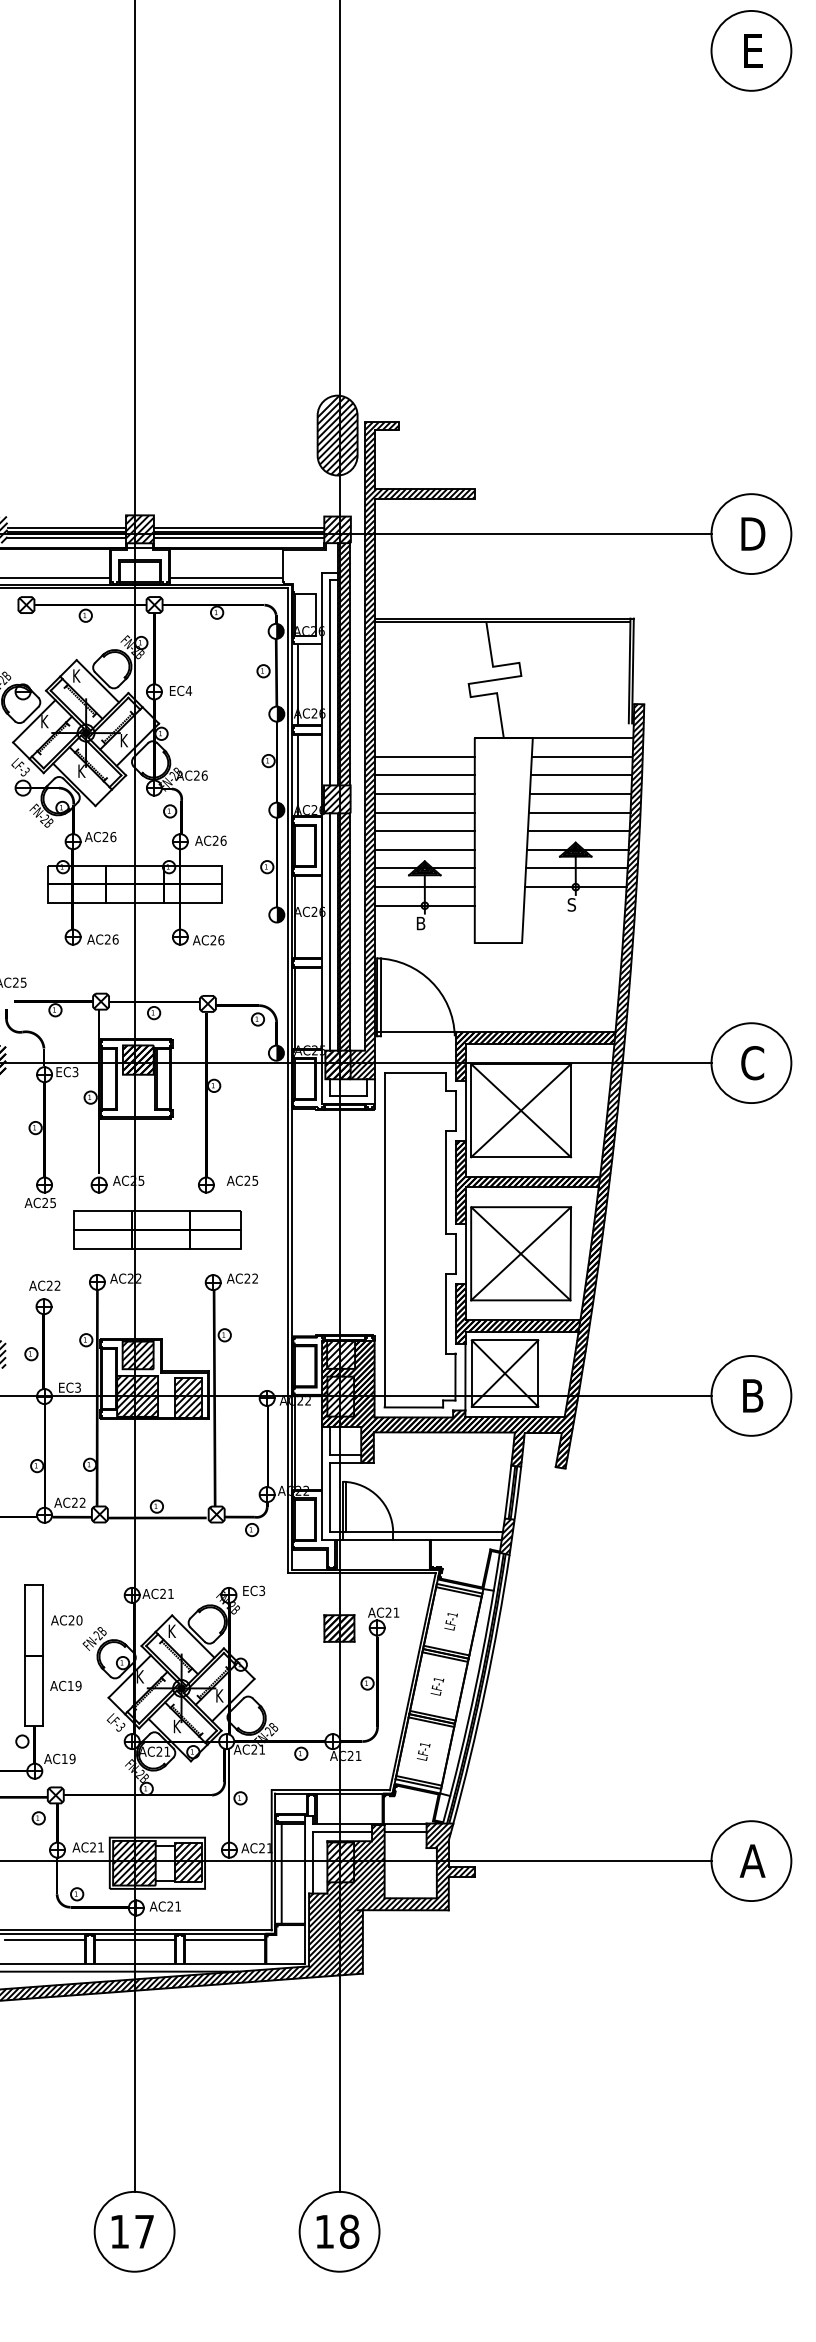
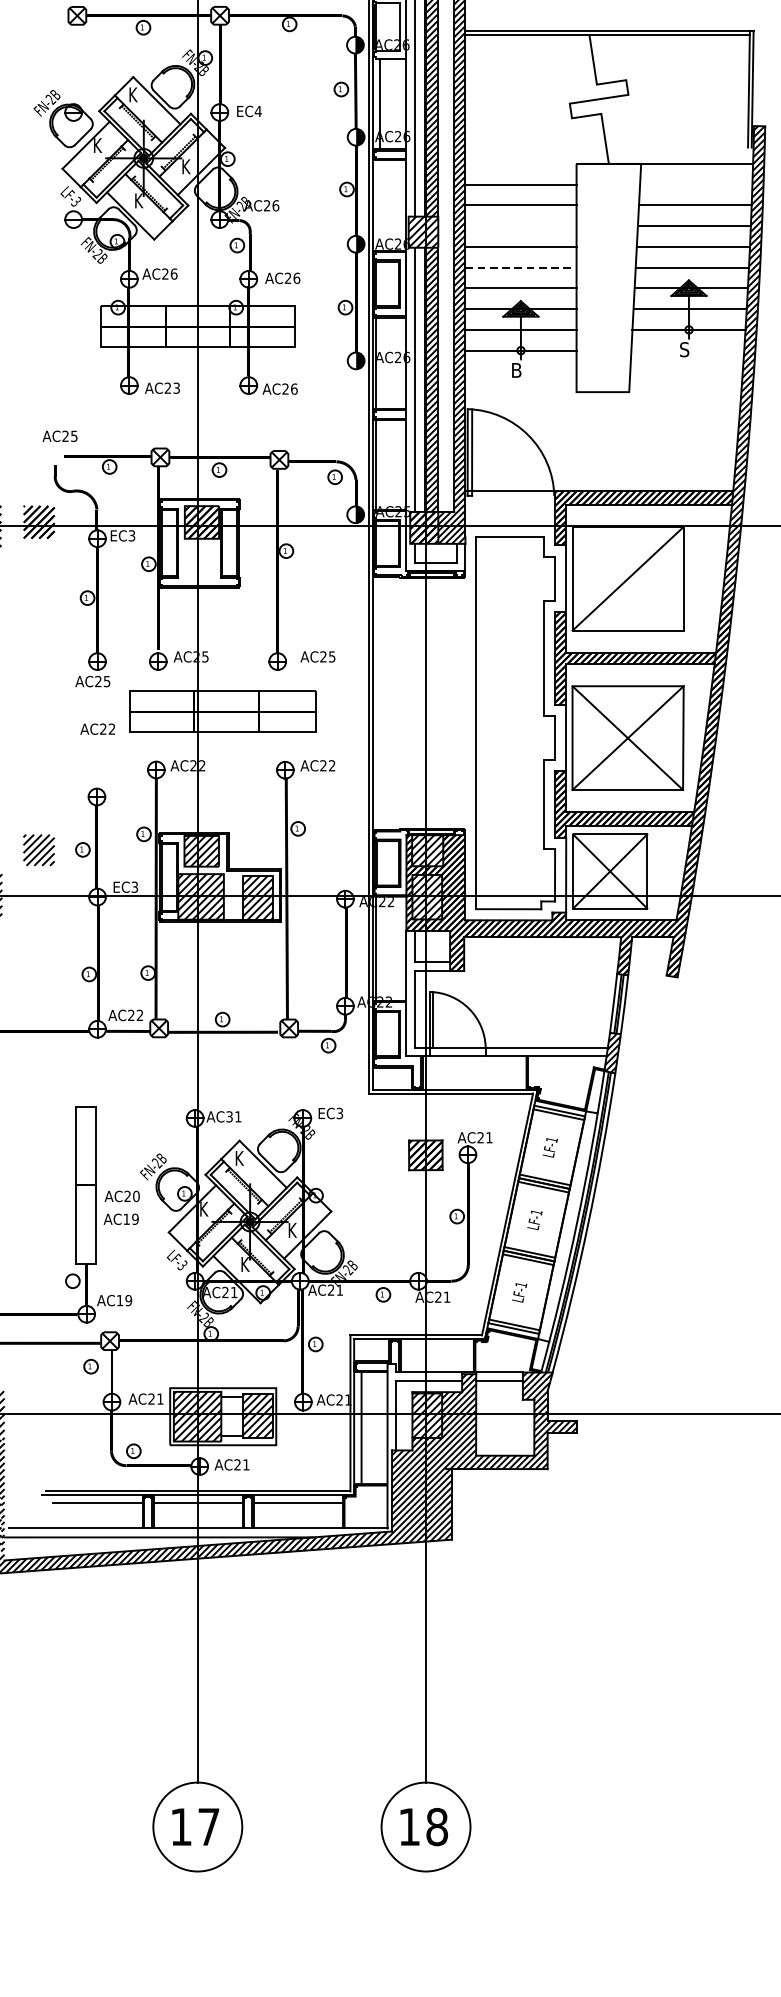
line: (581, 756) -> (695, 184), removed
line: (298, 774) -> (380, 204), removed
line: (424, 793) -> (520, 225), removed
line: (424, 831) -> (520, 267), solid -> dashed
text: (115, 939) -> (176, 388), AC26 -> AC23
line: (521, 1110) -> (628, 578), removed
text: (44, 1285) -> (97, 728), moved
text: (162, 1594) -> (228, 1117), AC21 -> AC31
text: (66, 1620) -> (121, 1196), moved

